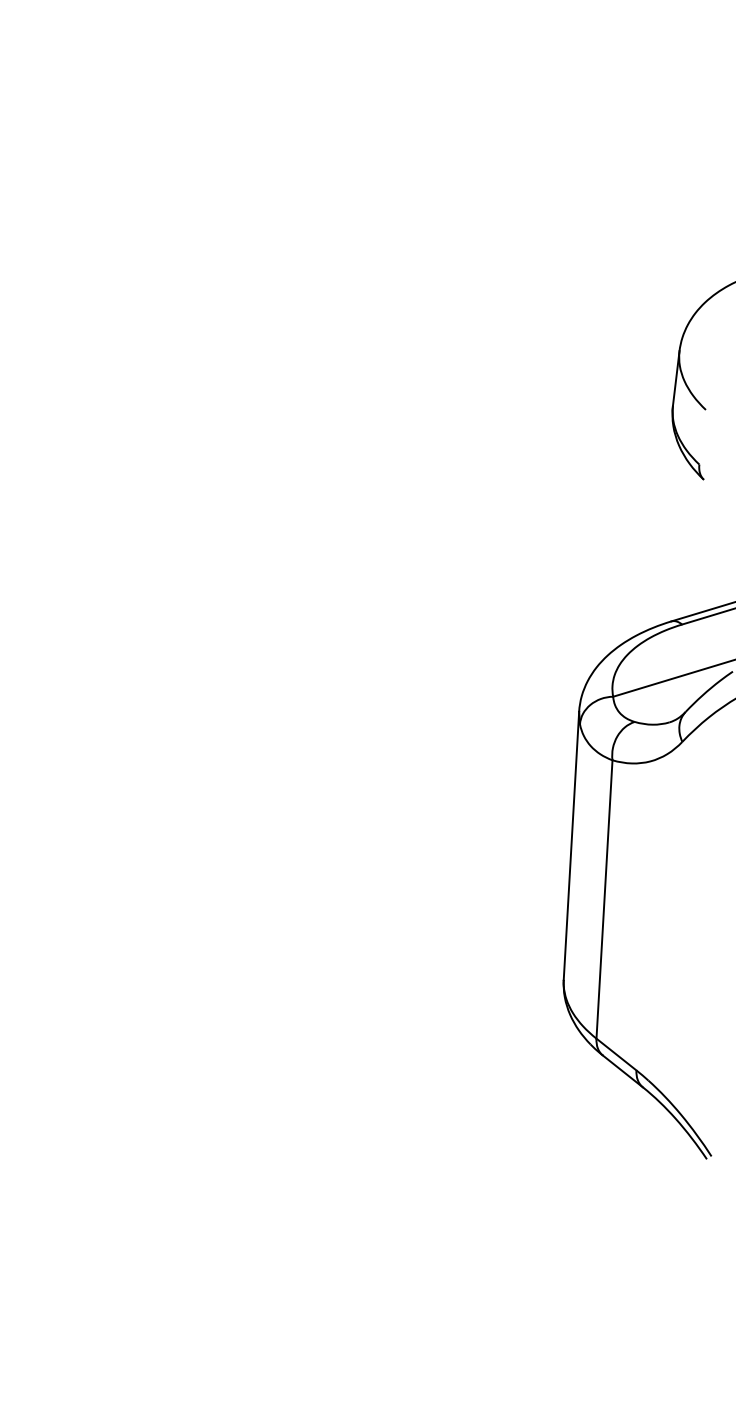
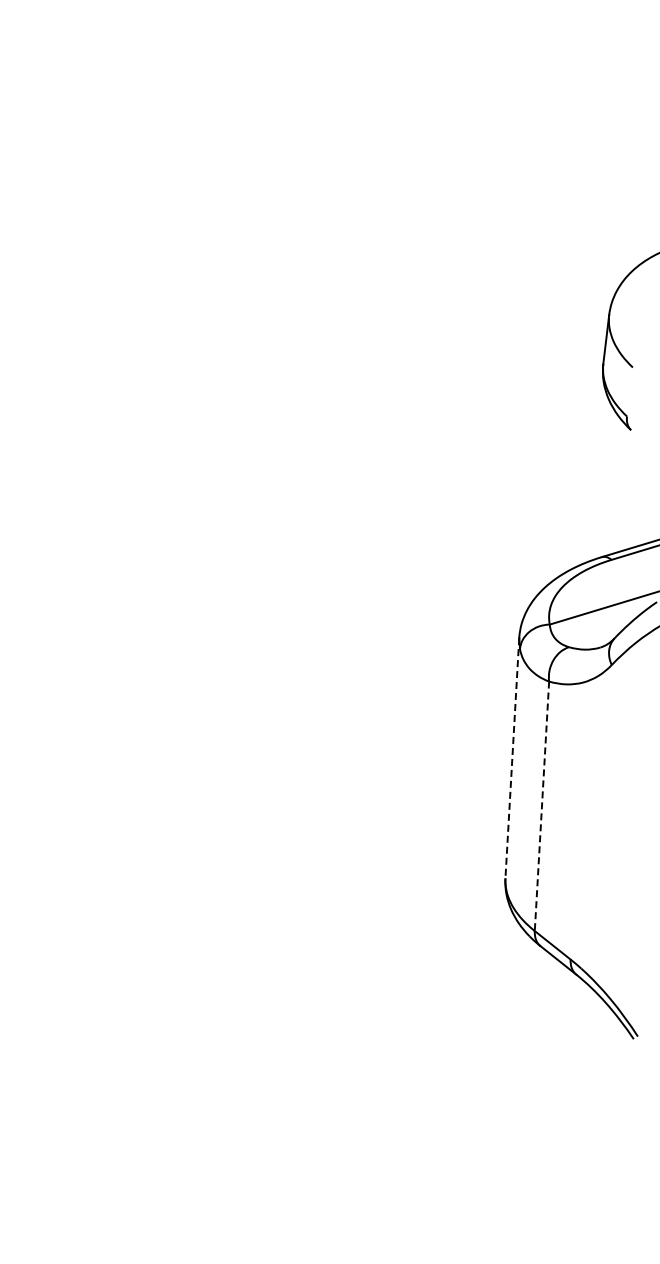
line: (571, 846) -> (512, 758), solid -> dashed
line: (603, 899) -> (541, 806), solid -> dashed

